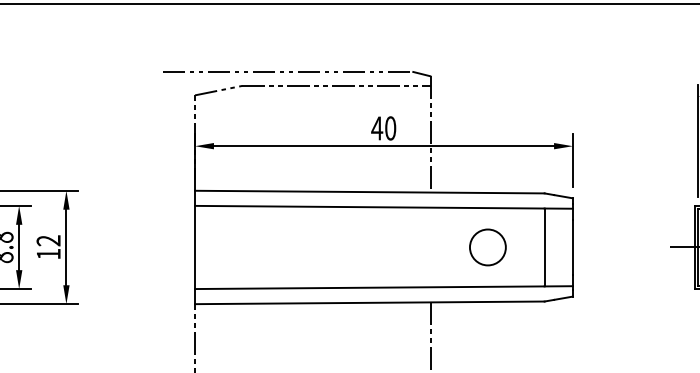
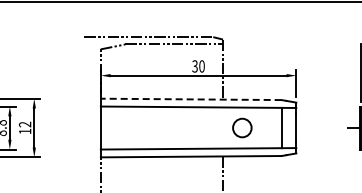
text: (378, 128) -> (195, 66), 40 -> 30
line: (368, 192) -> (190, 99), solid -> dashed
circle: (488, 246) -> (242, 127), moved

